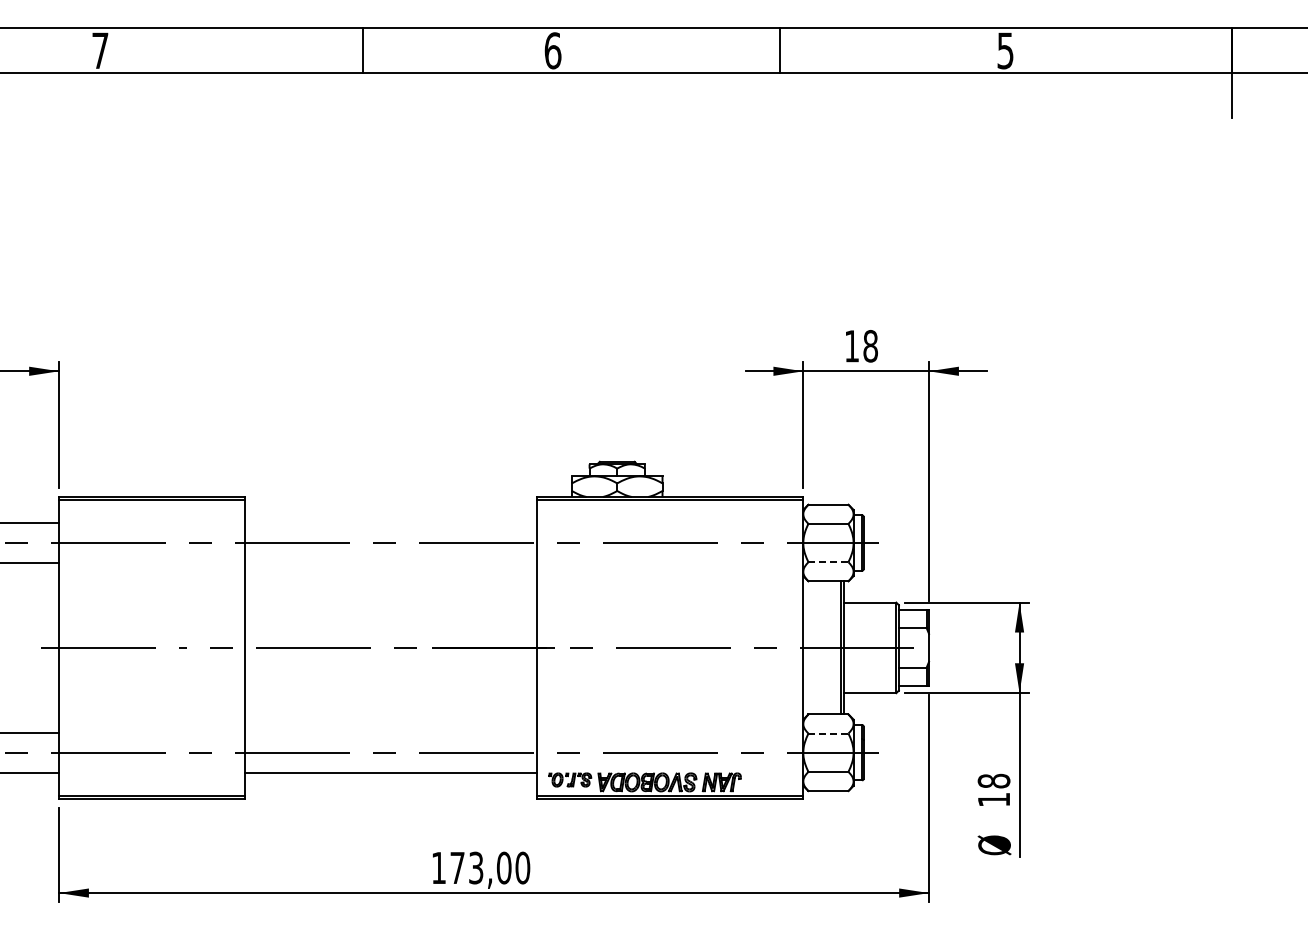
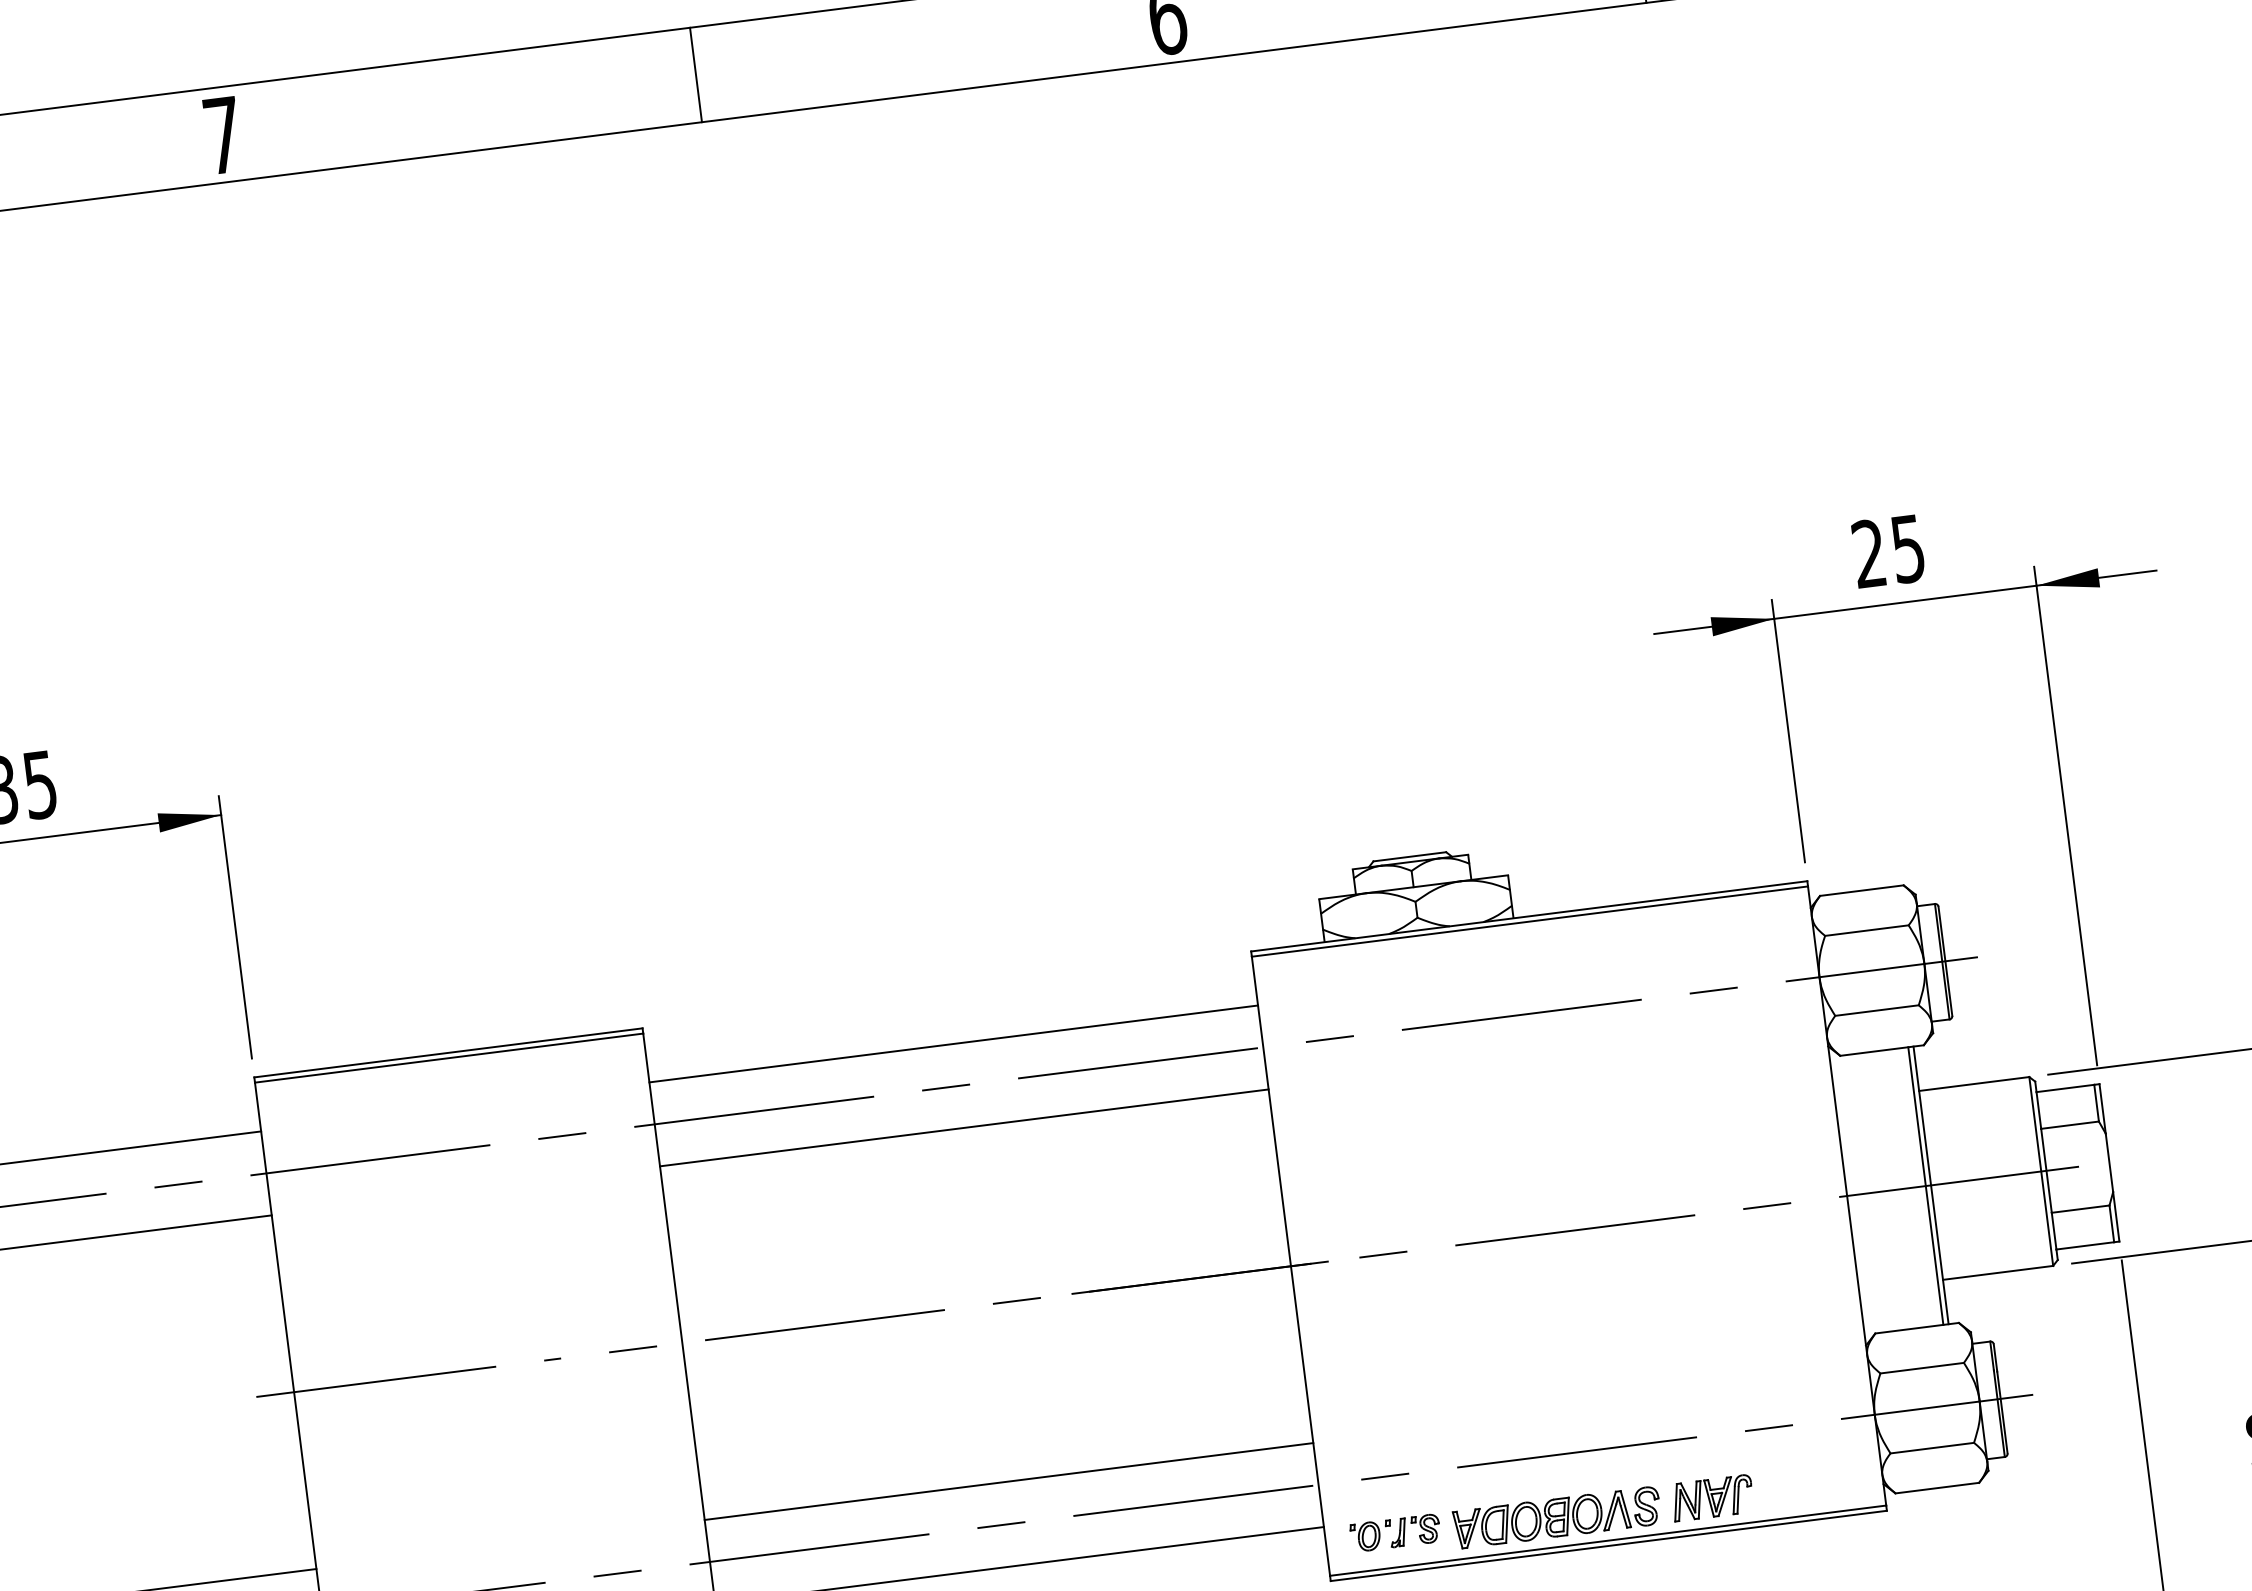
line: (363, 50) -> (696, 74), moved
text: (861, 346) -> (1889, 551), 18 -> 25
line: (390, 522) -> (952, 1043), added
line: (828, 562) -> (1877, 1011), dashed -> solid
line: (390, 563) -> (963, 1128), added
line: (390, 732) -> (1008, 1481), added
line: (828, 733) -> (1922, 1368), dashed -> solid

